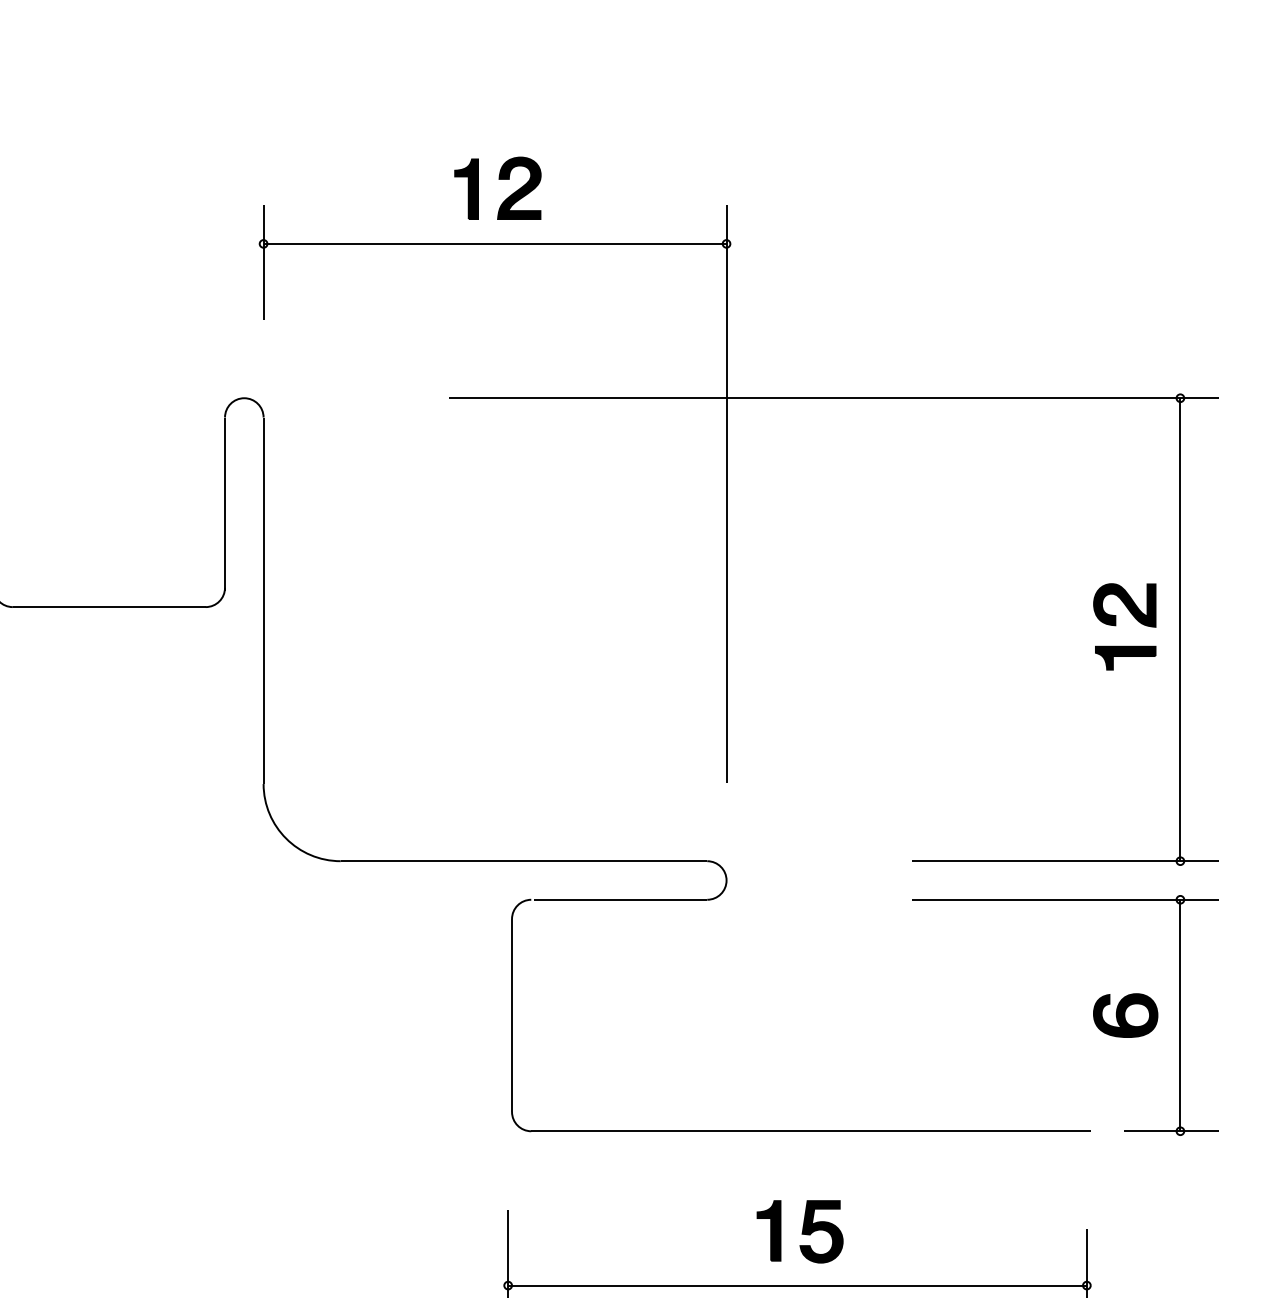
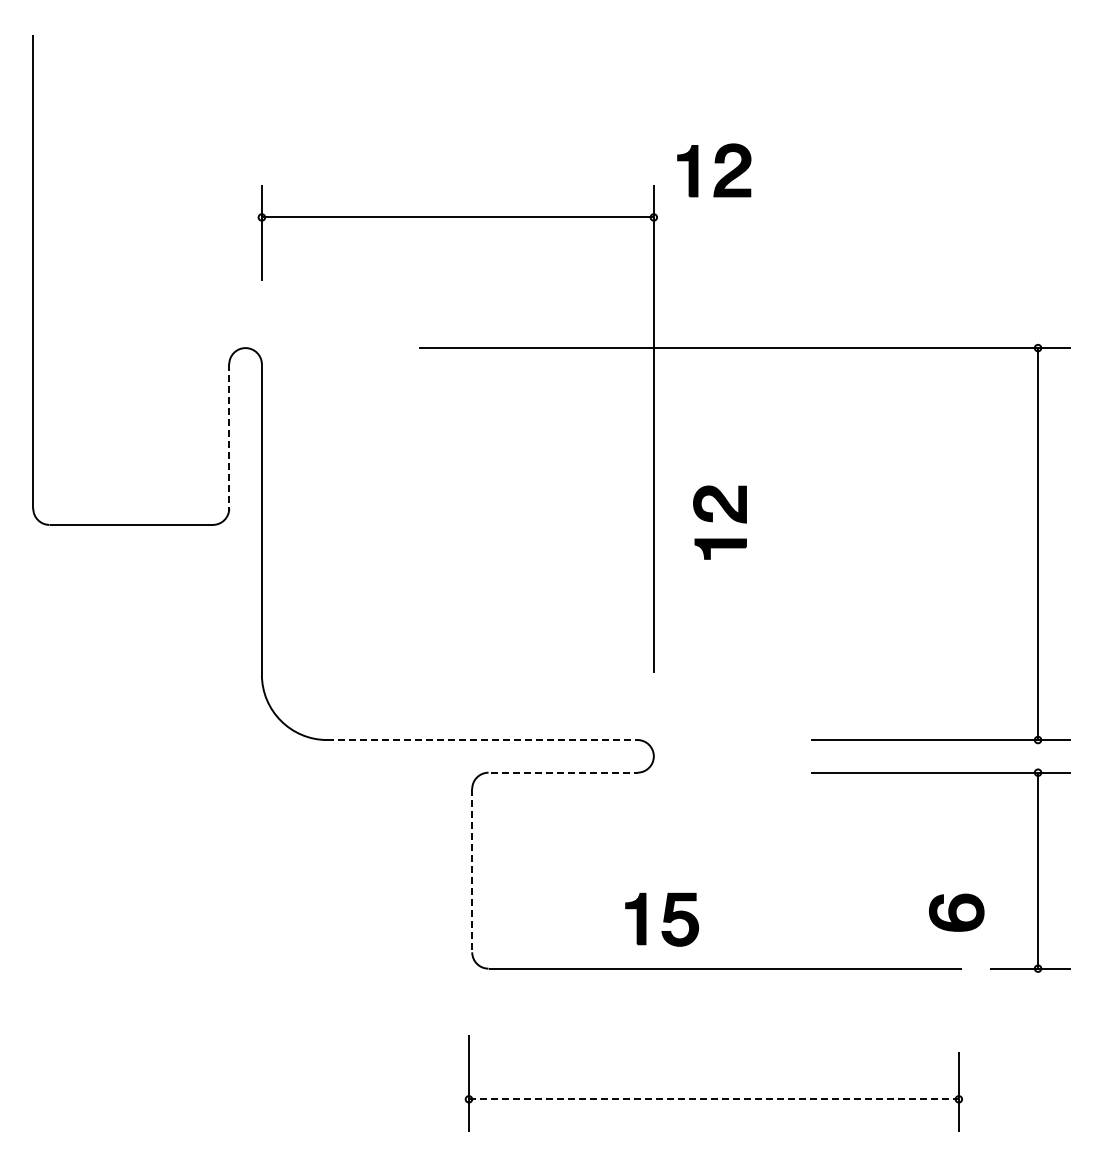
part: (499, 180) -> (715, 163), moved
line: (225, 505) -> (229, 438), solid -> dashed
part: (1115, 626) -> (712, 522), moved
line: (524, 861) -> (482, 740), solid -> dashed
line: (621, 899) -> (564, 772), solid -> dashed
line: (512, 1015) -> (472, 870), solid -> dashed
part: (1125, 1015) -> (956, 912), moved
part: (800, 1231) -> (662, 919), moved
line: (797, 1285) -> (713, 1099), solid -> dashed

